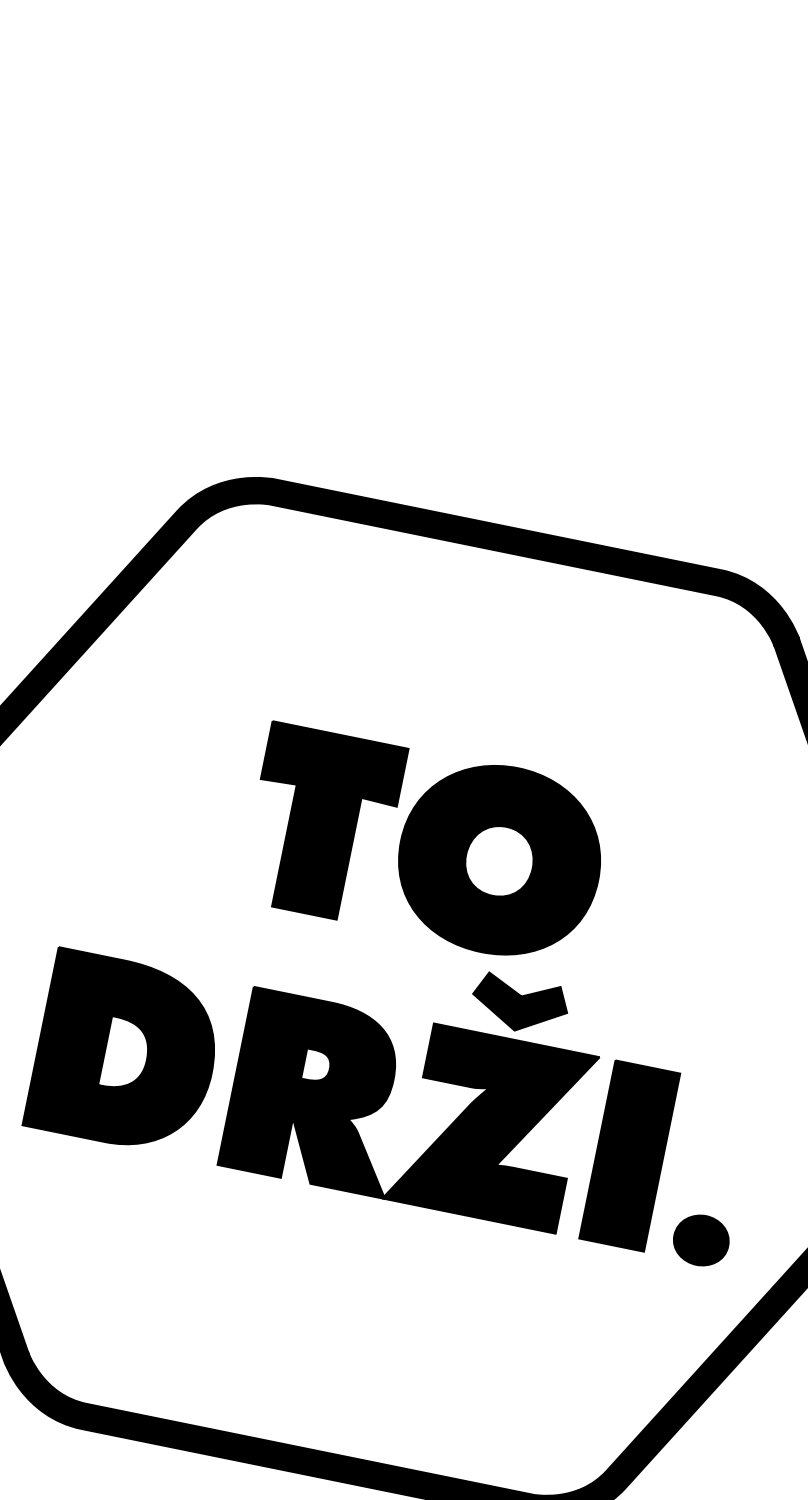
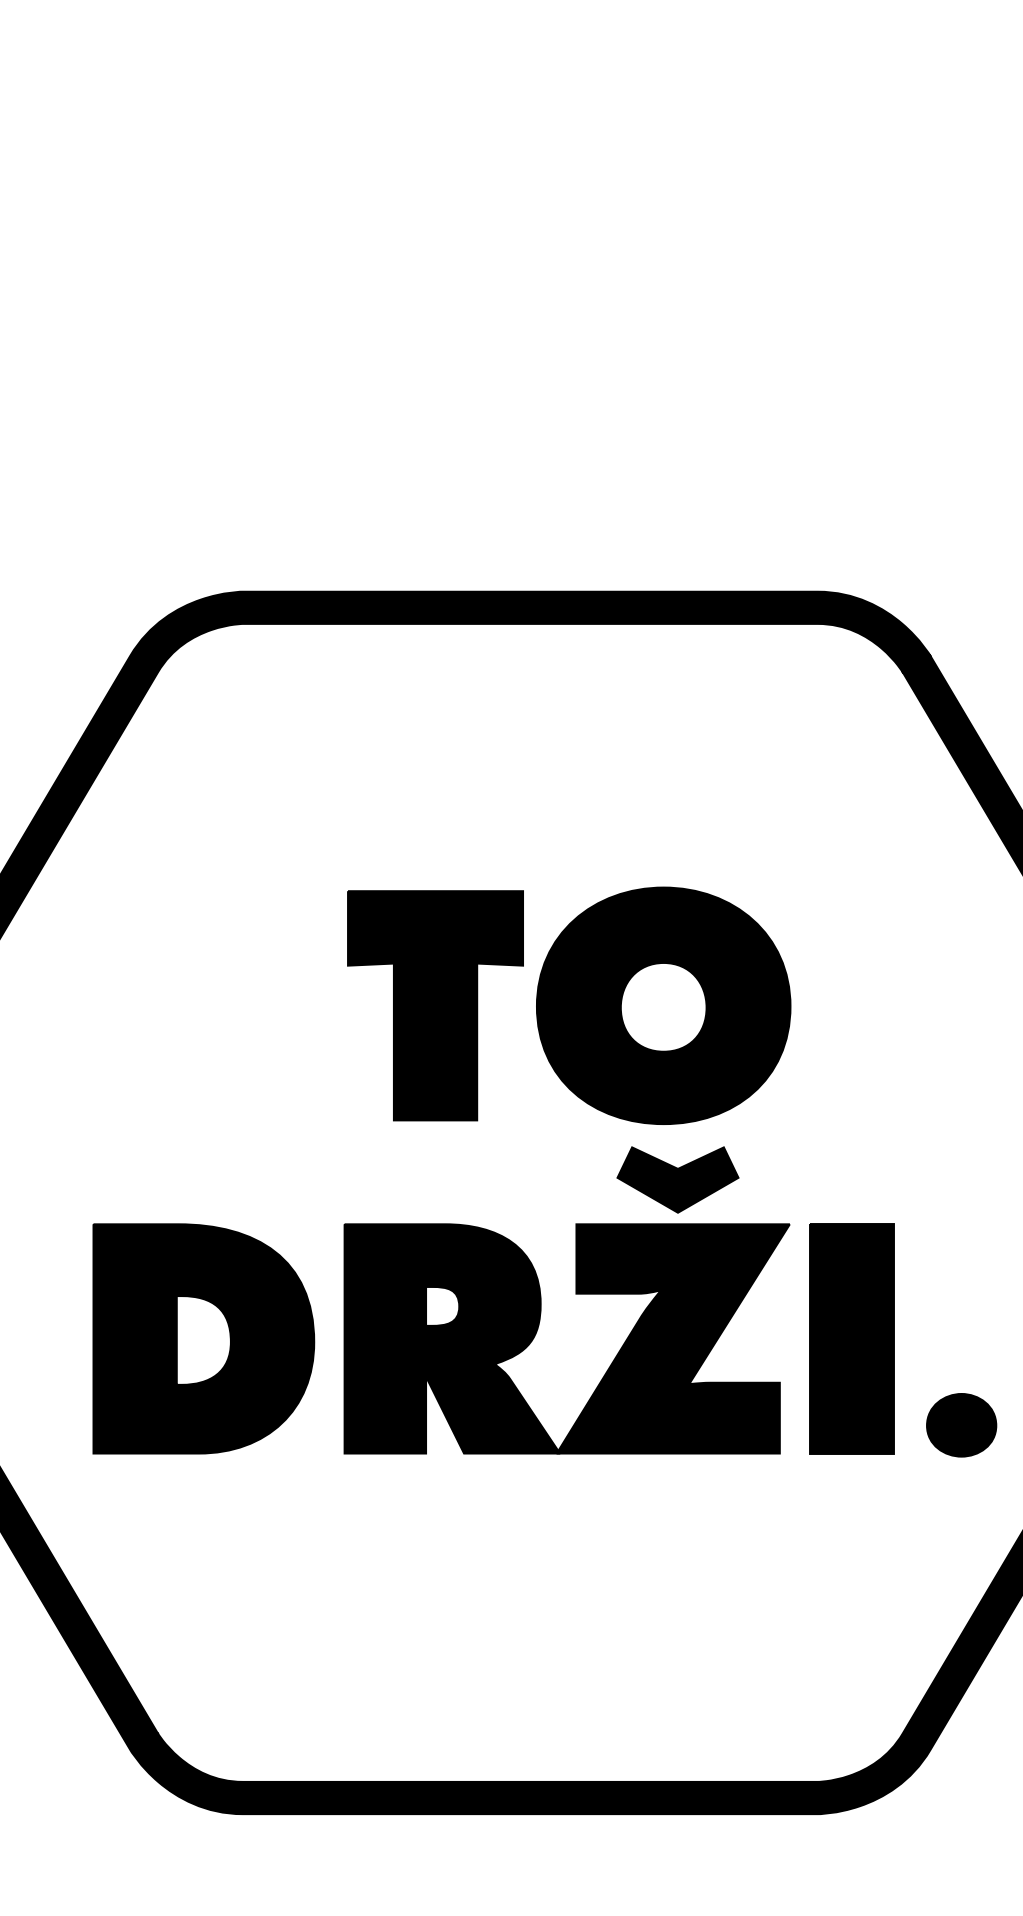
part: (426, 845) -> (569, 1005), moved

